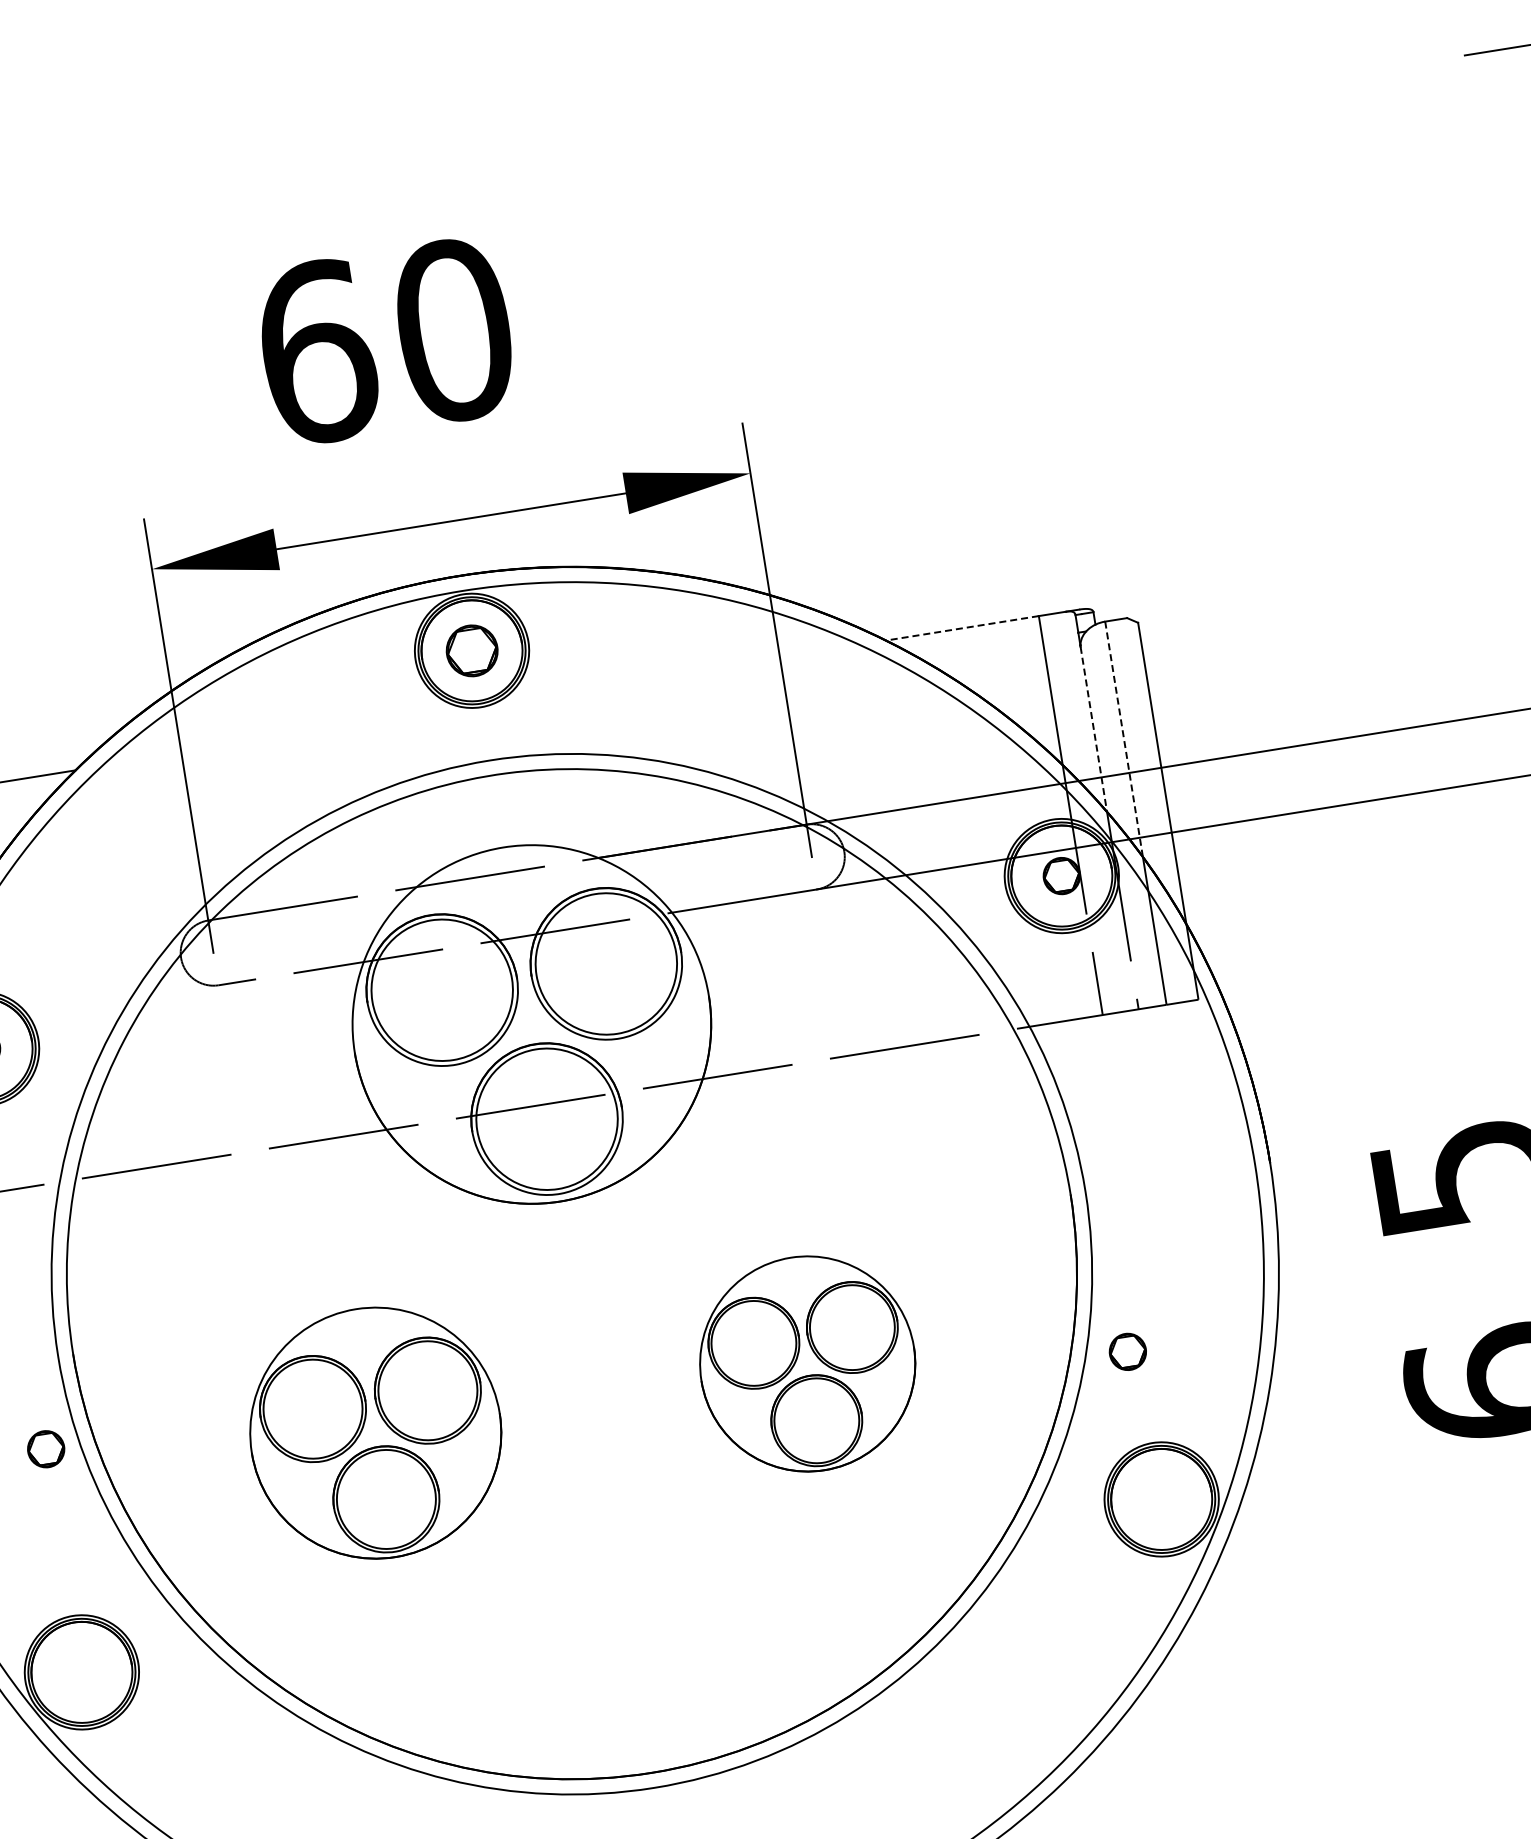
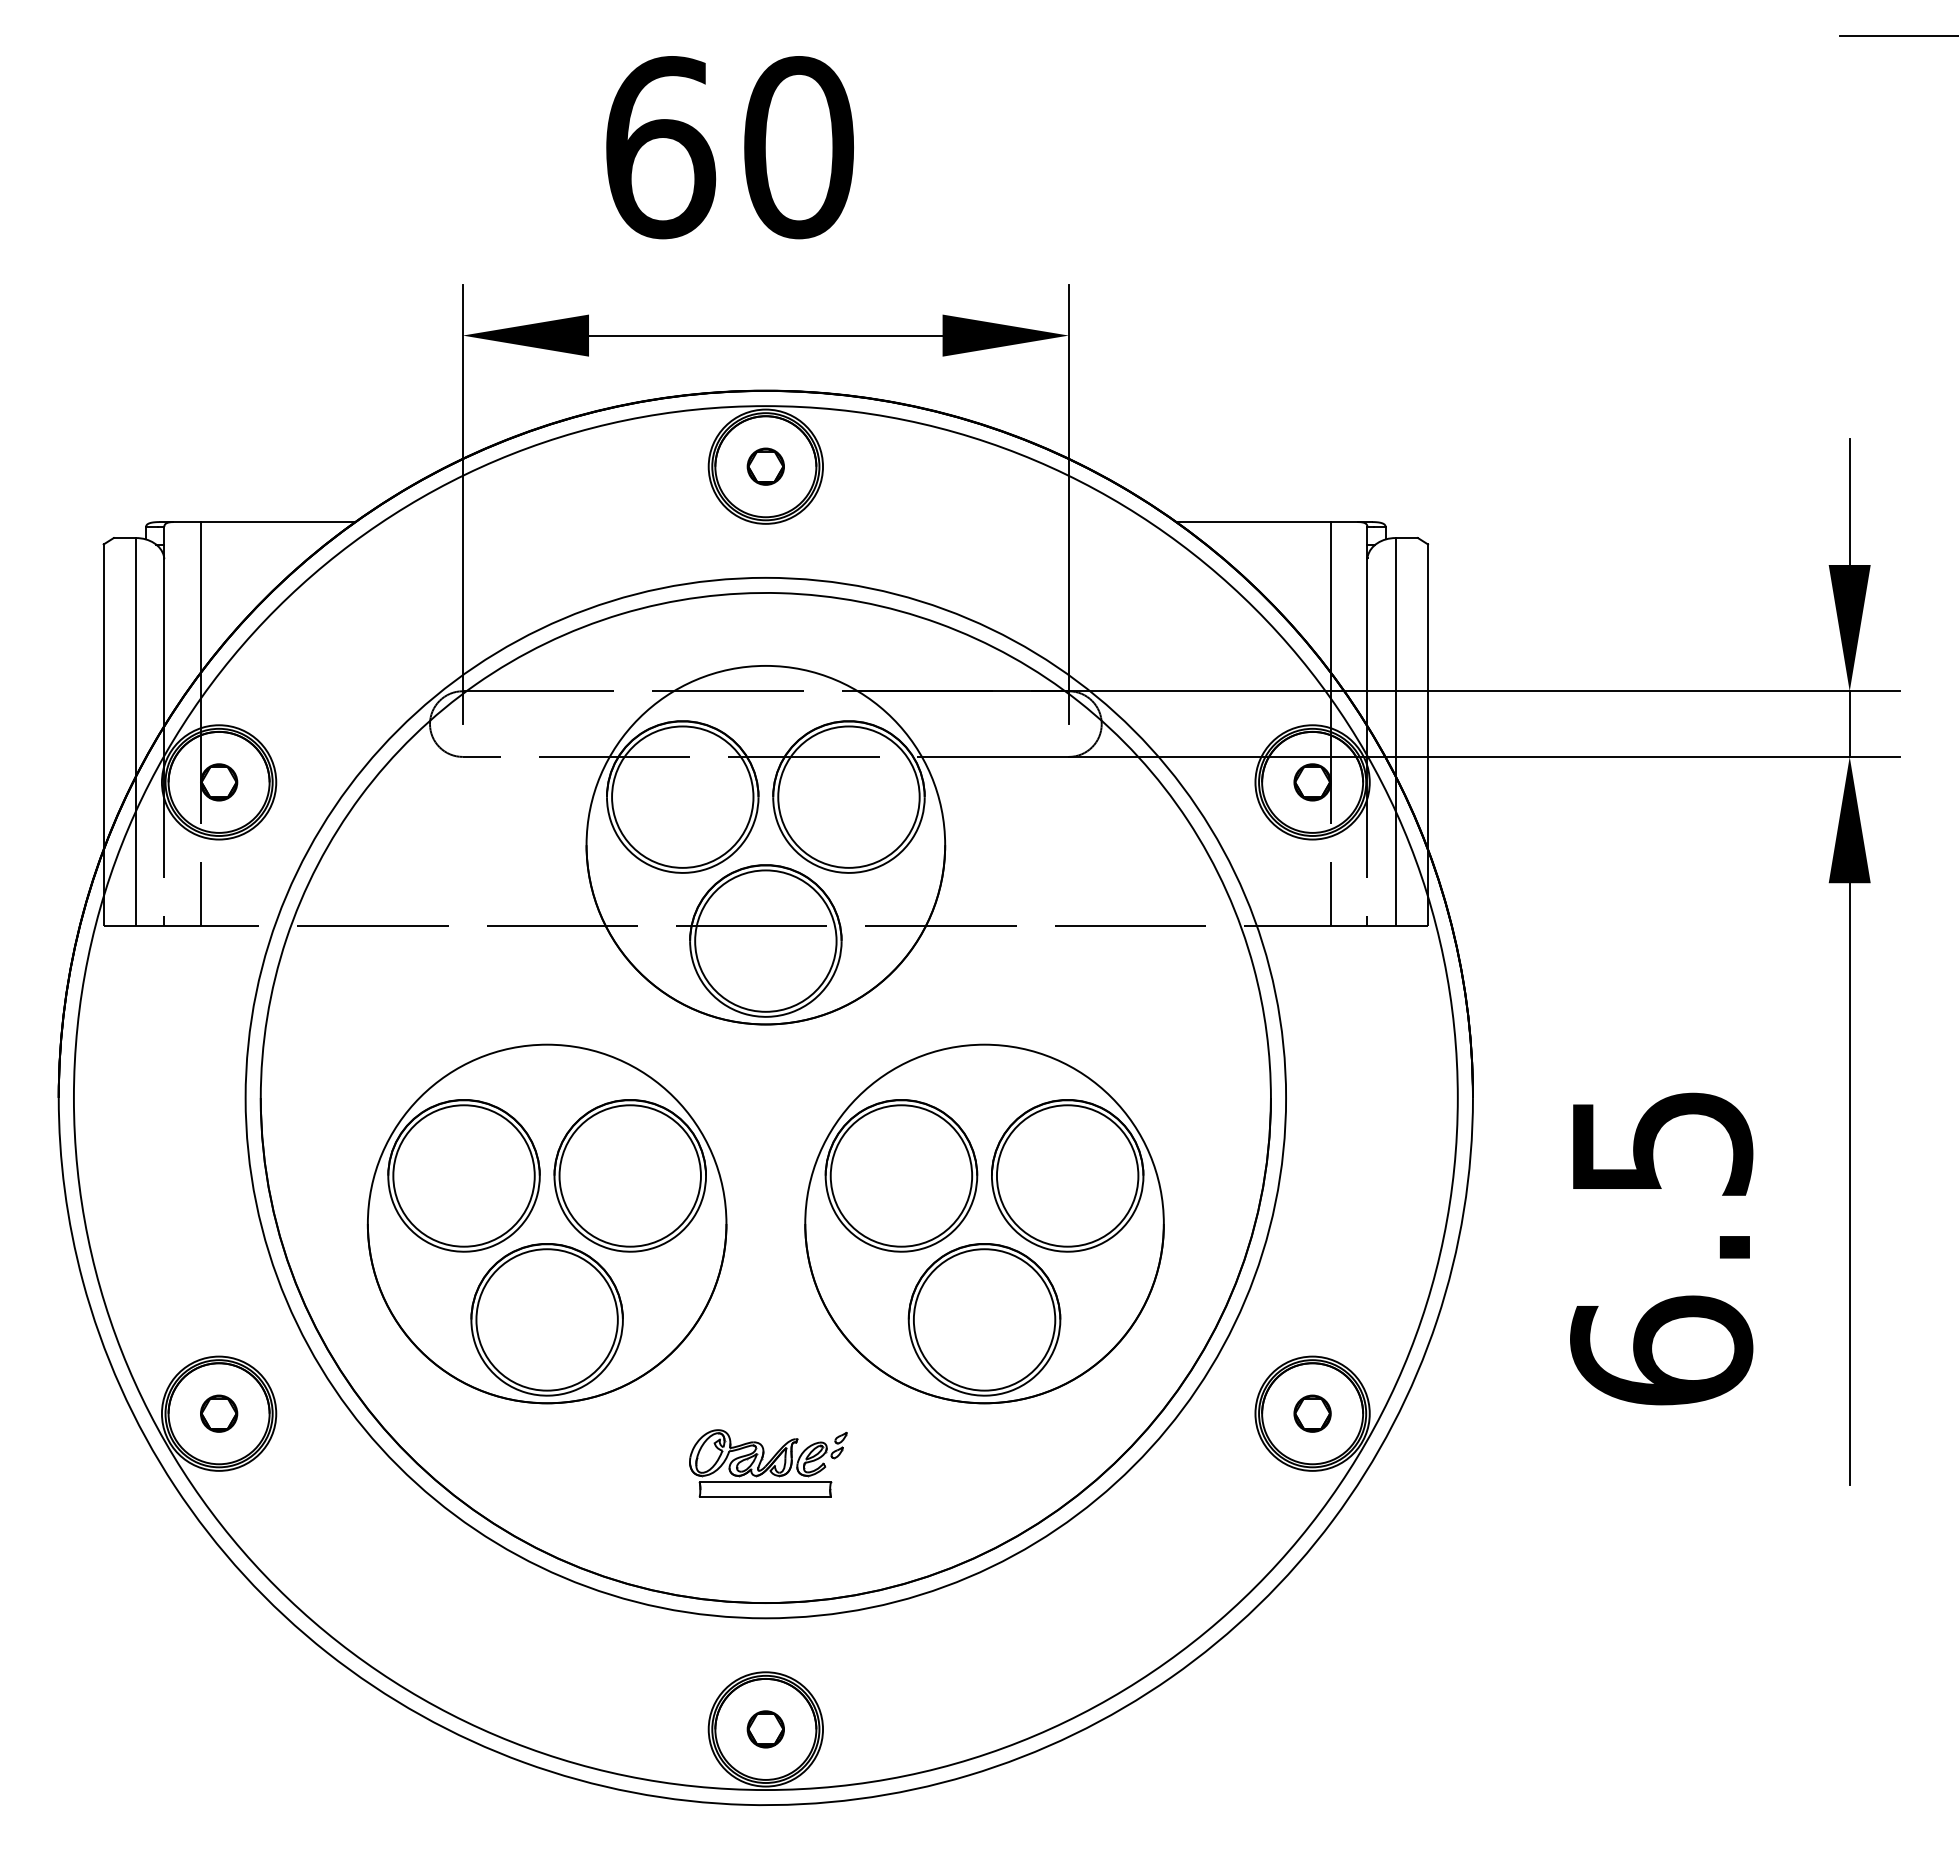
line: (962, 628) -> (1253, 522), dashed -> solid
part: (471, 650) -> (765, 466), size x0.71
line: (1094, 730) -> (1367, 643), dashed -> solid
line: (1123, 739) -> (1395, 657), dashed -> solid
part: (1127, 1351) -> (1312, 1413), moved
part: (807, 1363) -> (984, 1223), size x1.67
part: (375, 1432) -> (546, 1223), size x1.43
part: (46, 1448) -> (219, 1413), moved
part: (632, 1634) -> (768, 1463), added

